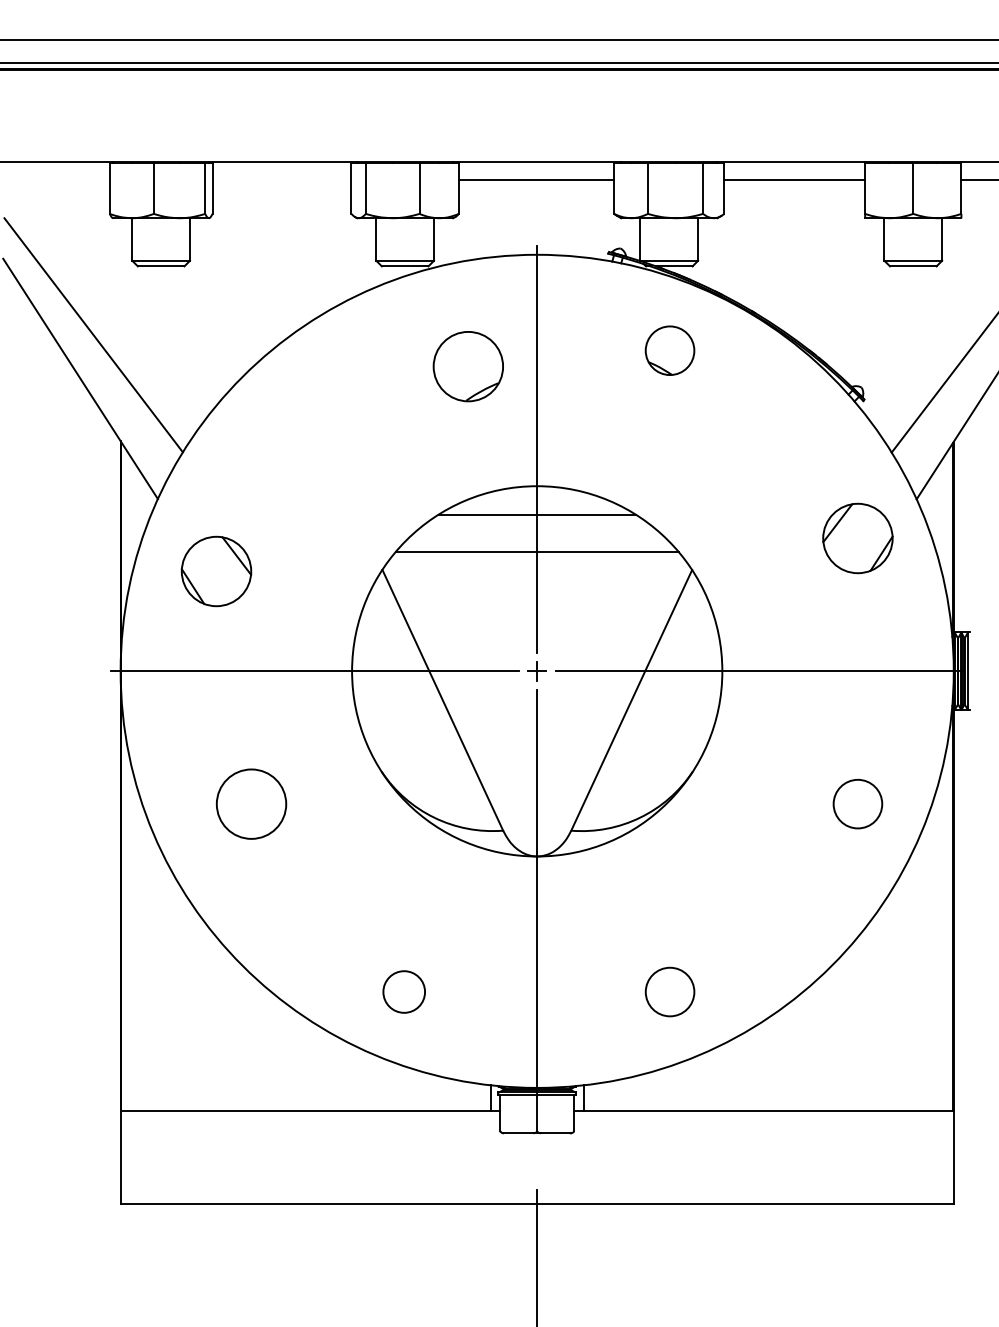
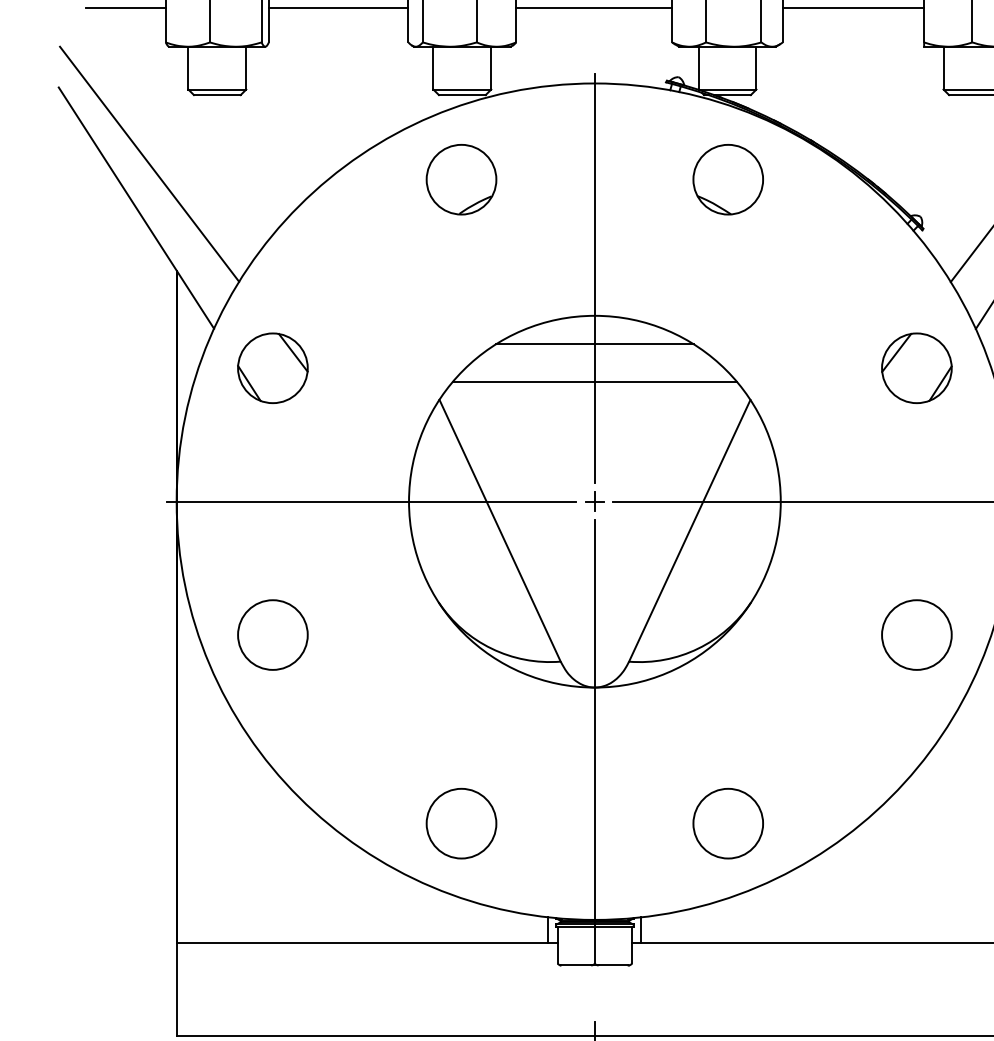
line: (69, 179) -> (125, 7), added
line: (281, 179) -> (338, 7), added
part: (669, 350) -> (727, 179), size x1.43
part: (467, 366) -> (460, 179), moved
part: (216, 571) -> (272, 368), moved
circle: (251, 803) -> (272, 634), moved
circle: (857, 803) -> (916, 634), size x1.43
circle: (403, 991) -> (460, 823), size x1.67
circle: (669, 991) -> (727, 823), size x1.43

